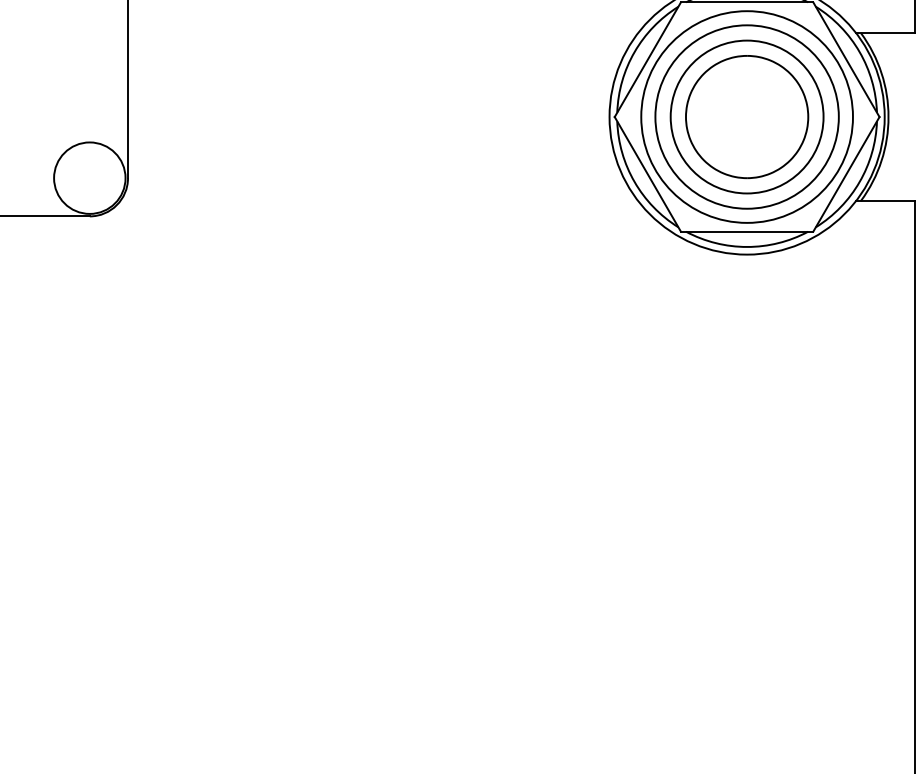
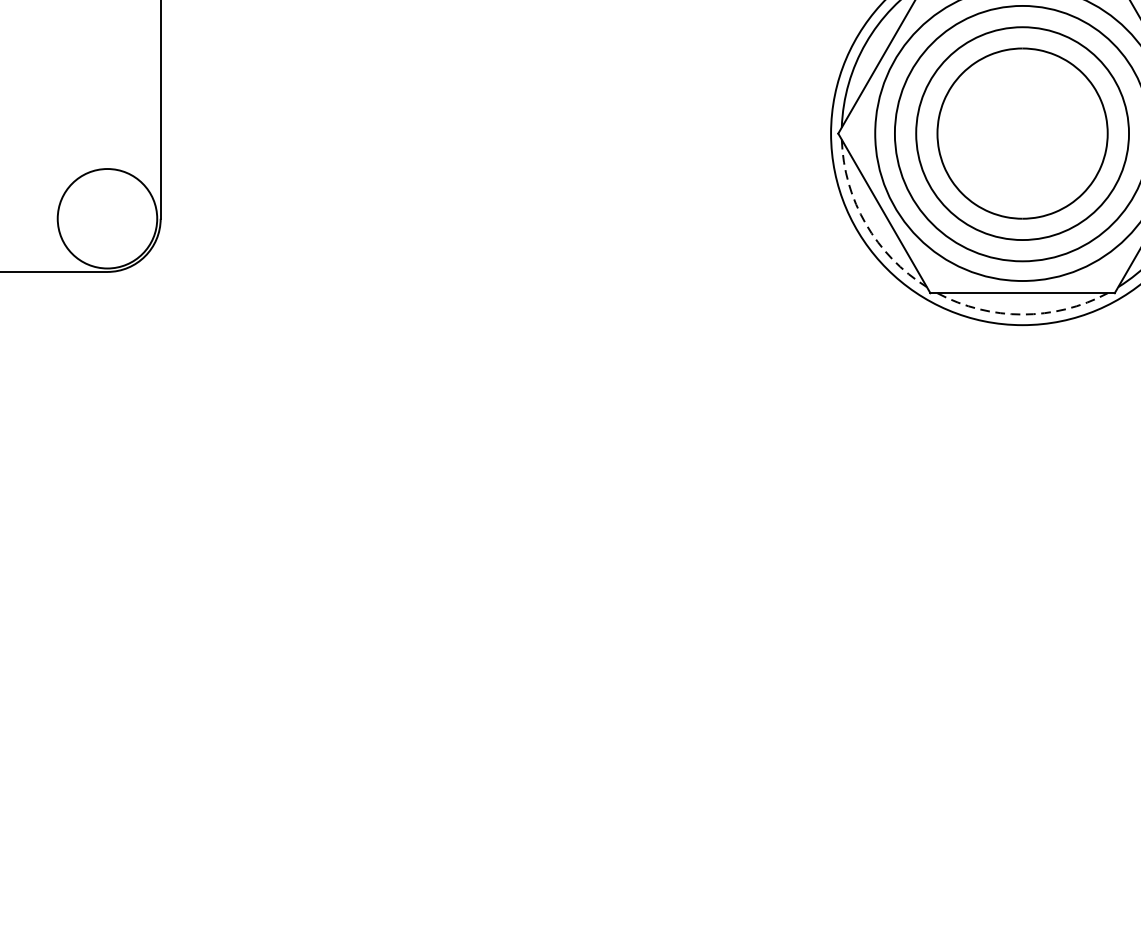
arc: (634, 182) -> (865, 224), solid -> dashed
arc: (747, 246) -> (1023, 313), solid -> dashed

